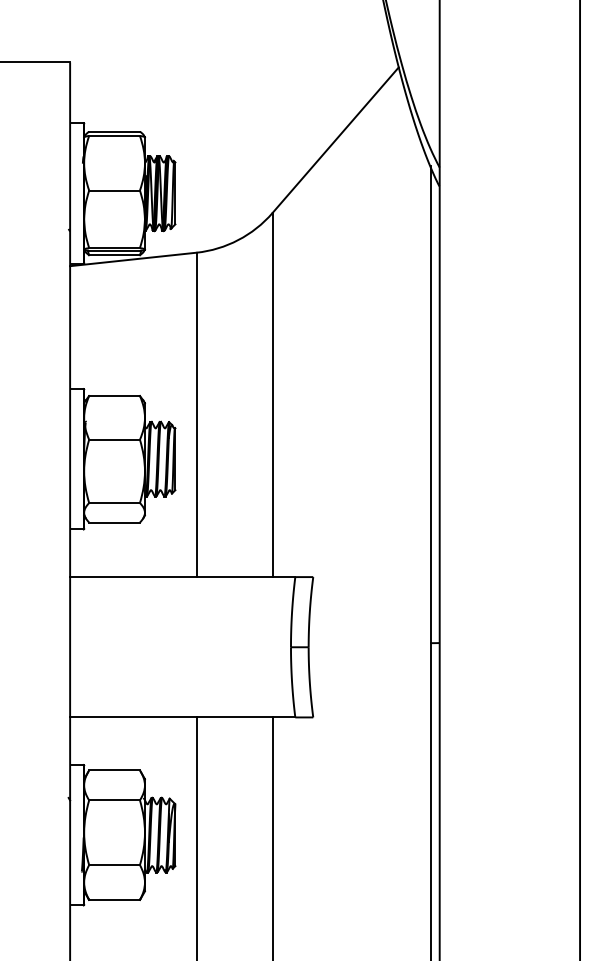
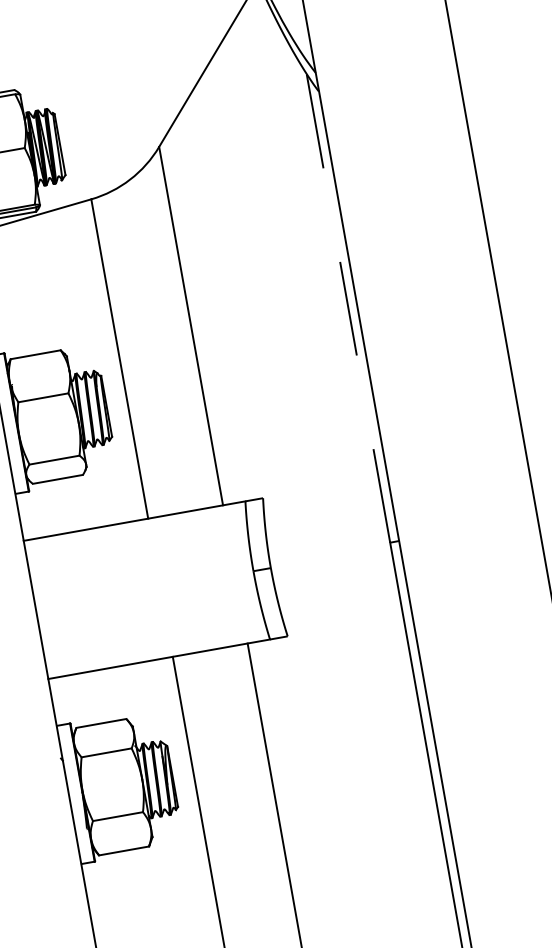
line: (430, 404) -> (348, 307), solid -> dashed

